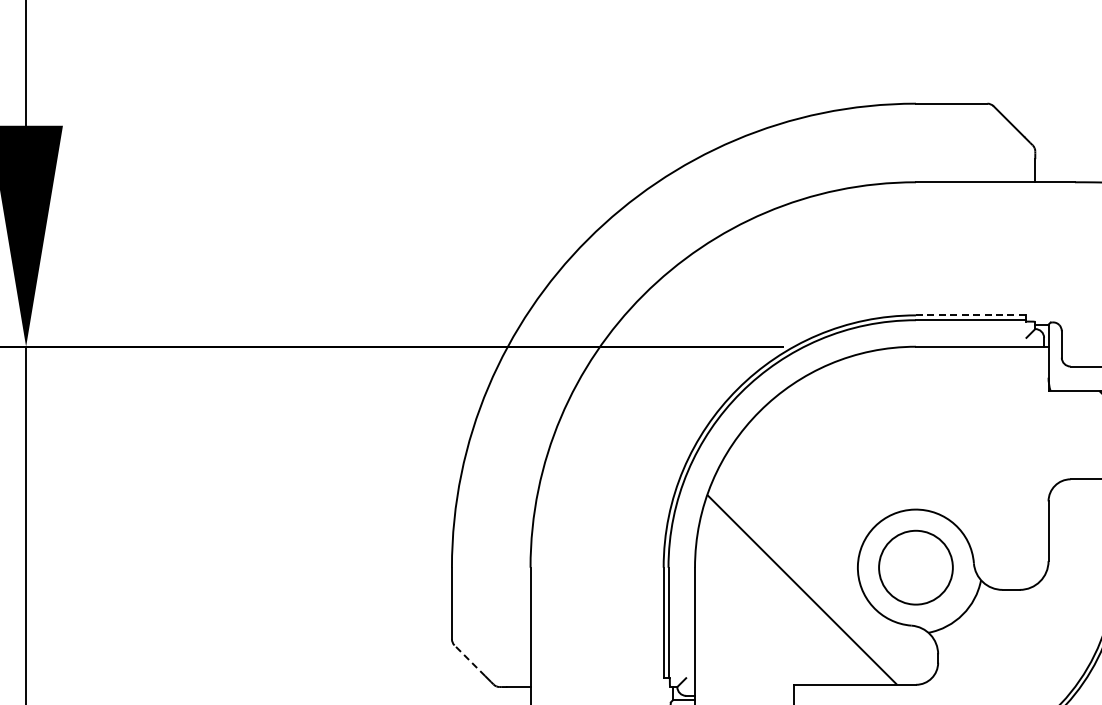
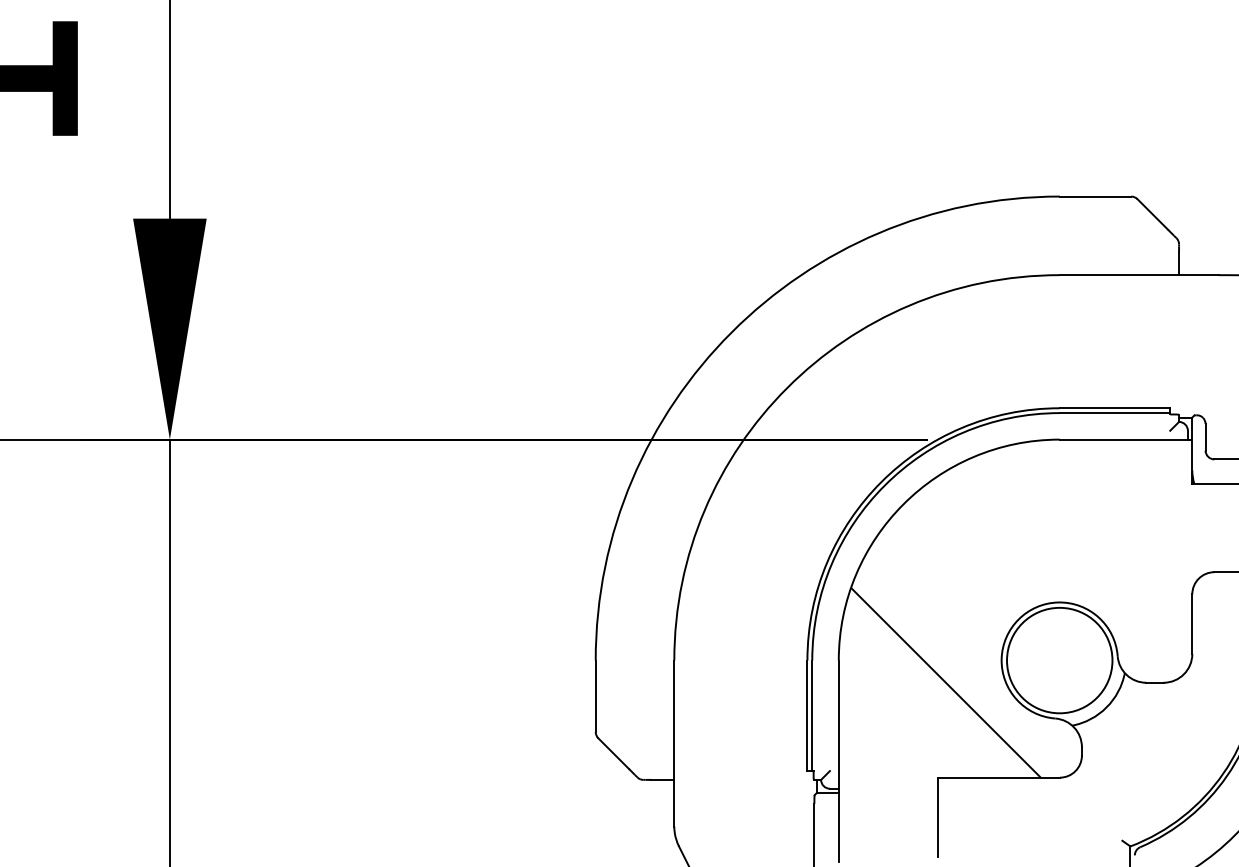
line: (971, 315) -> (1115, 408), dashed -> solid
circle: (915, 567) -> (1059, 660), size x1.43
line: (469, 660) -> (613, 753), dashed -> solid

